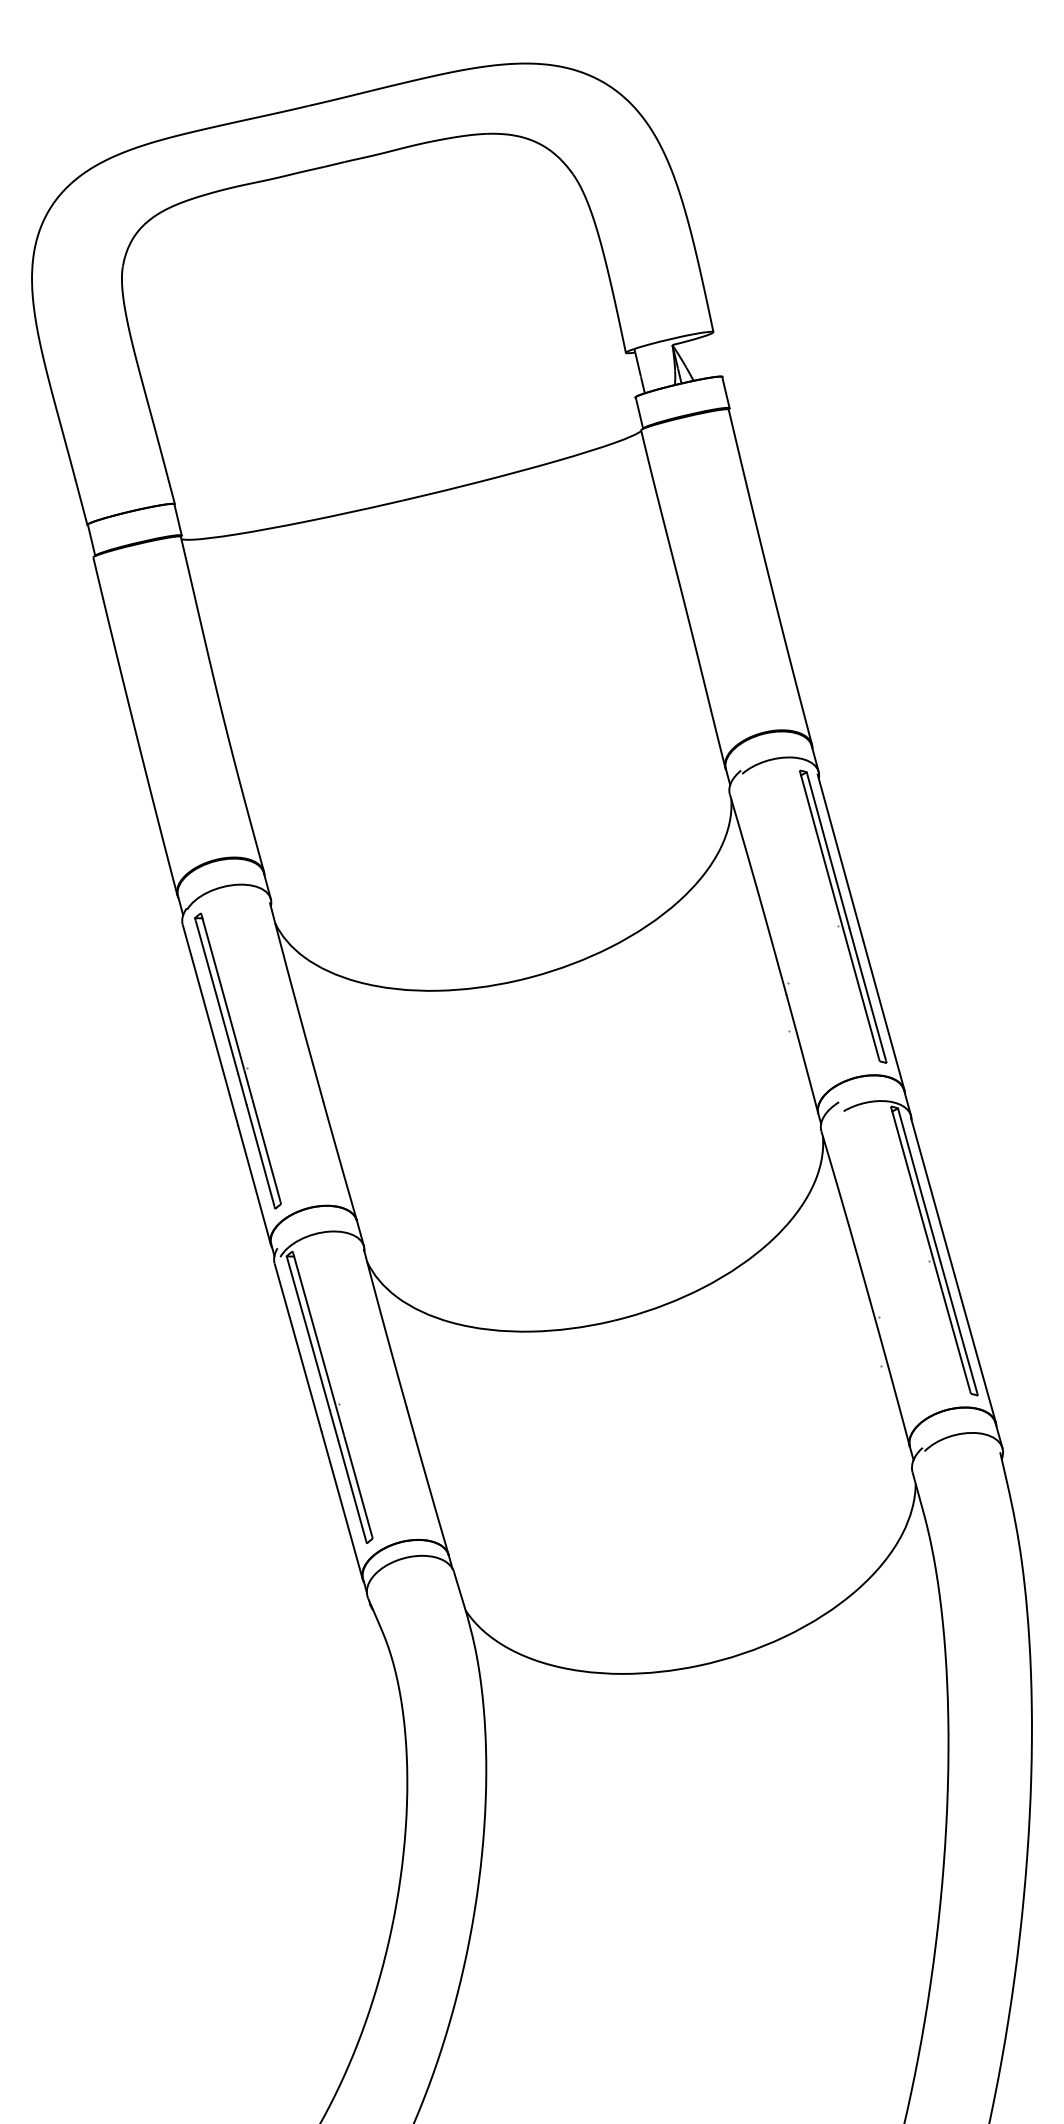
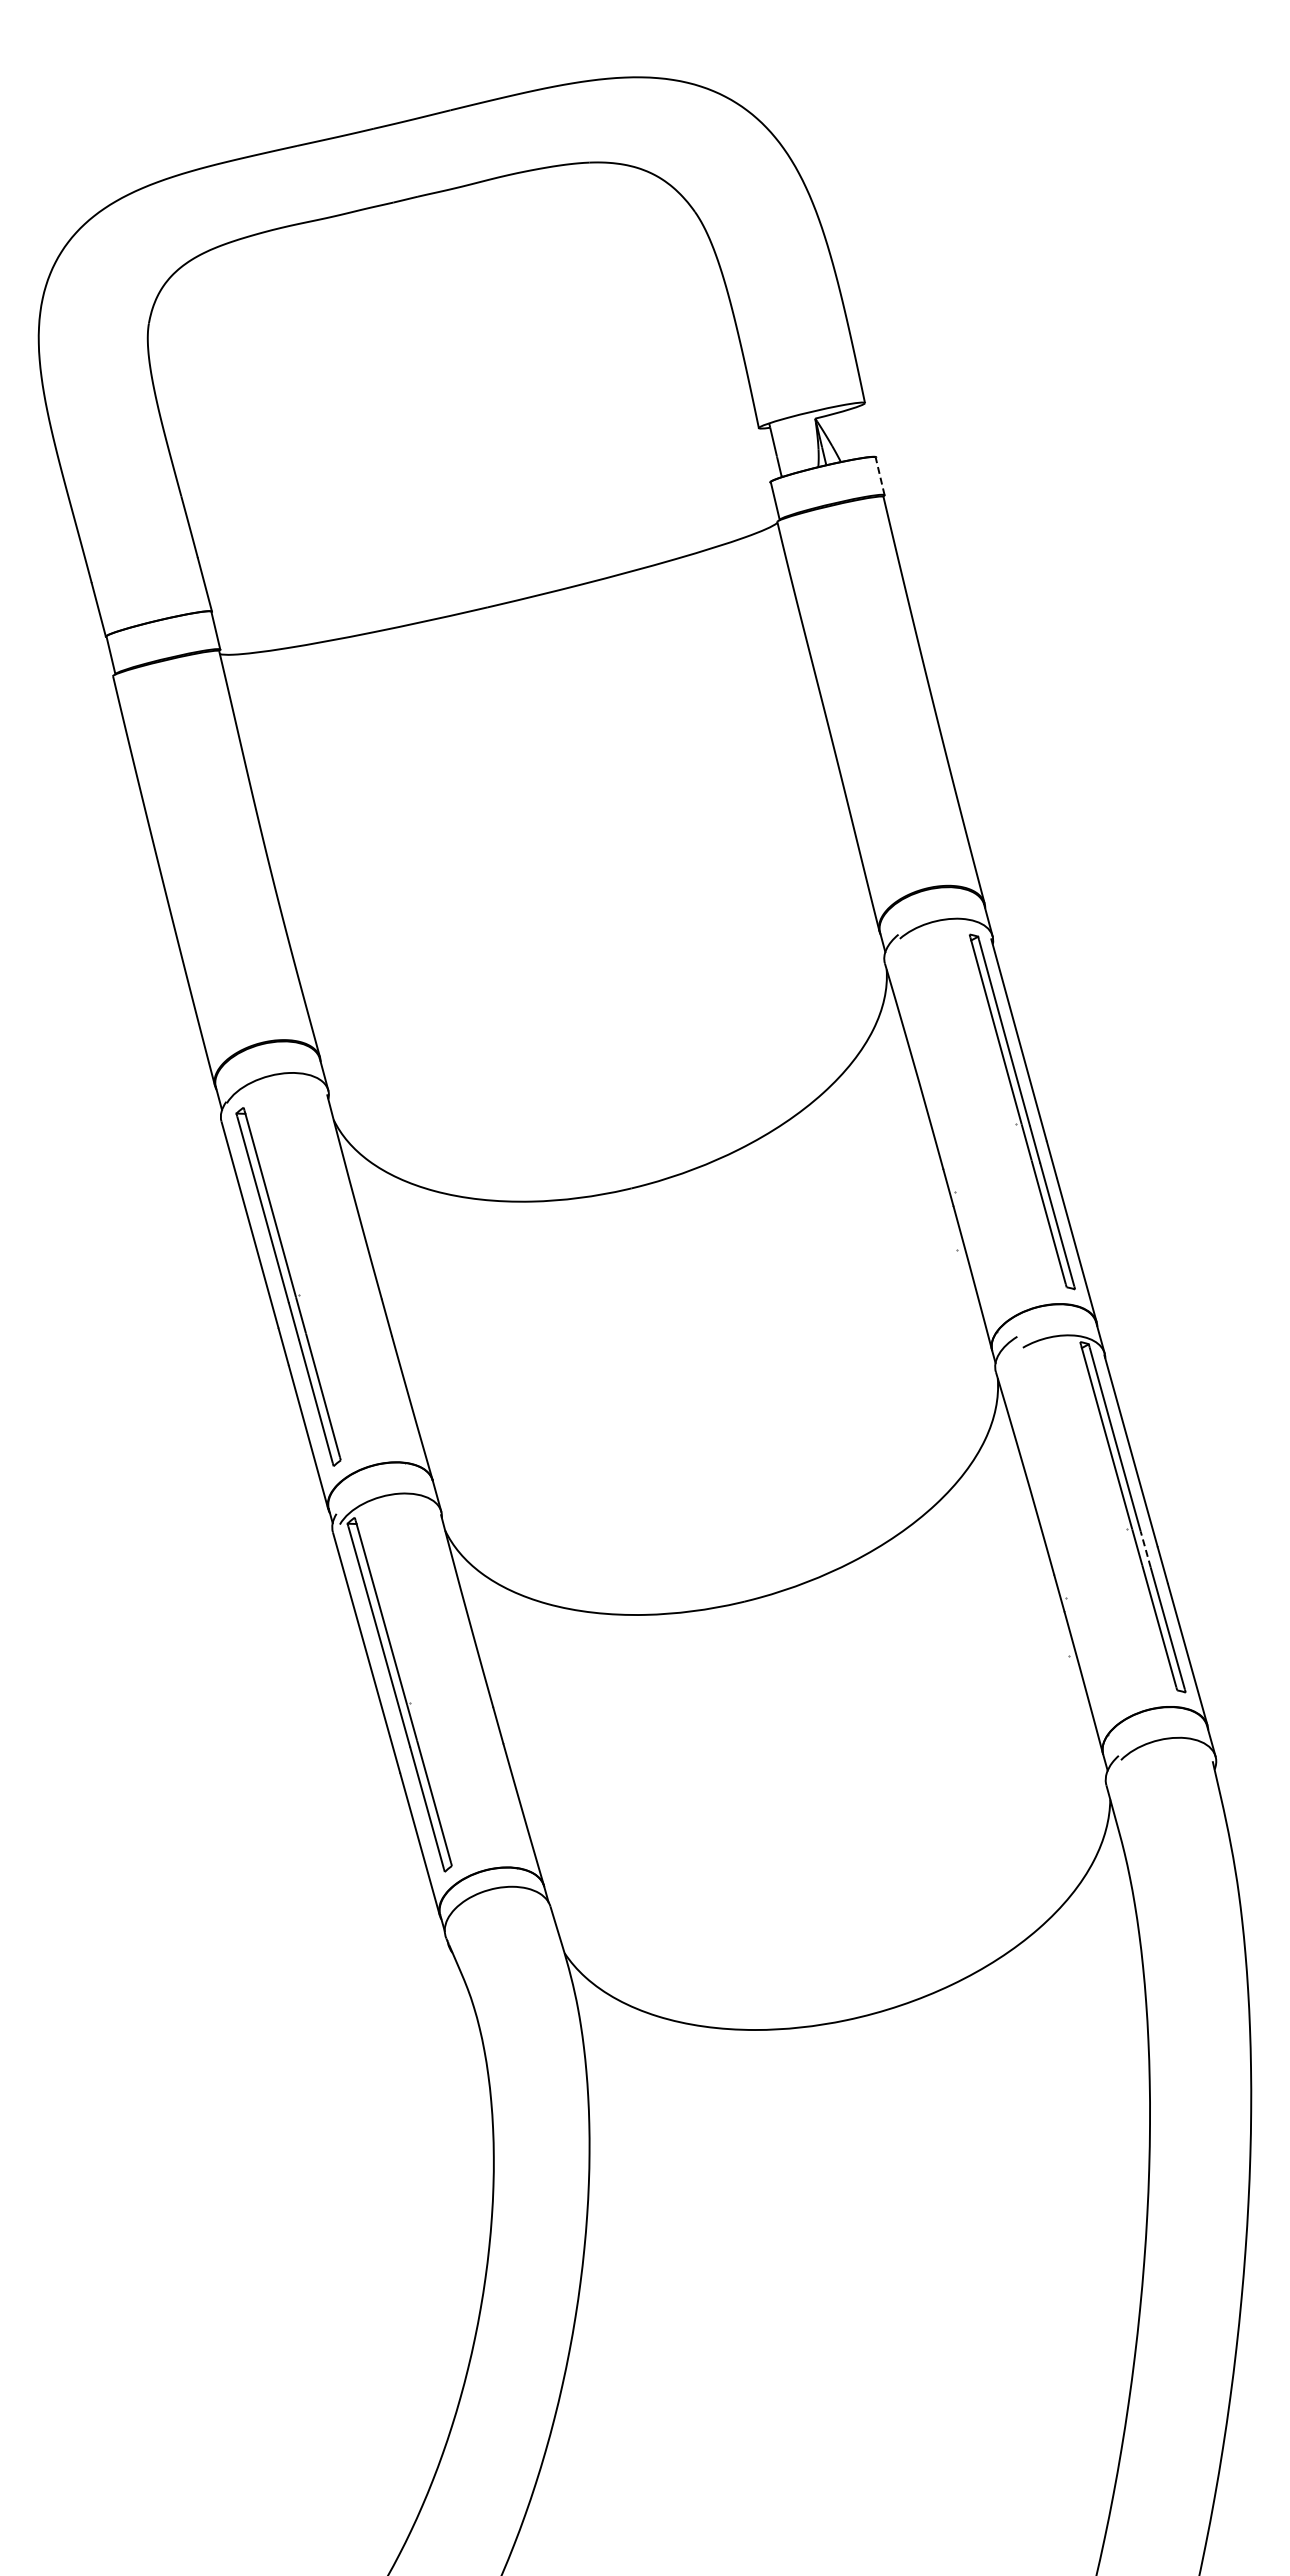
line: (726, 391) -> (880, 475), solid -> dashed
line: (944, 1277) -> (1145, 1549), solid -> dashed

